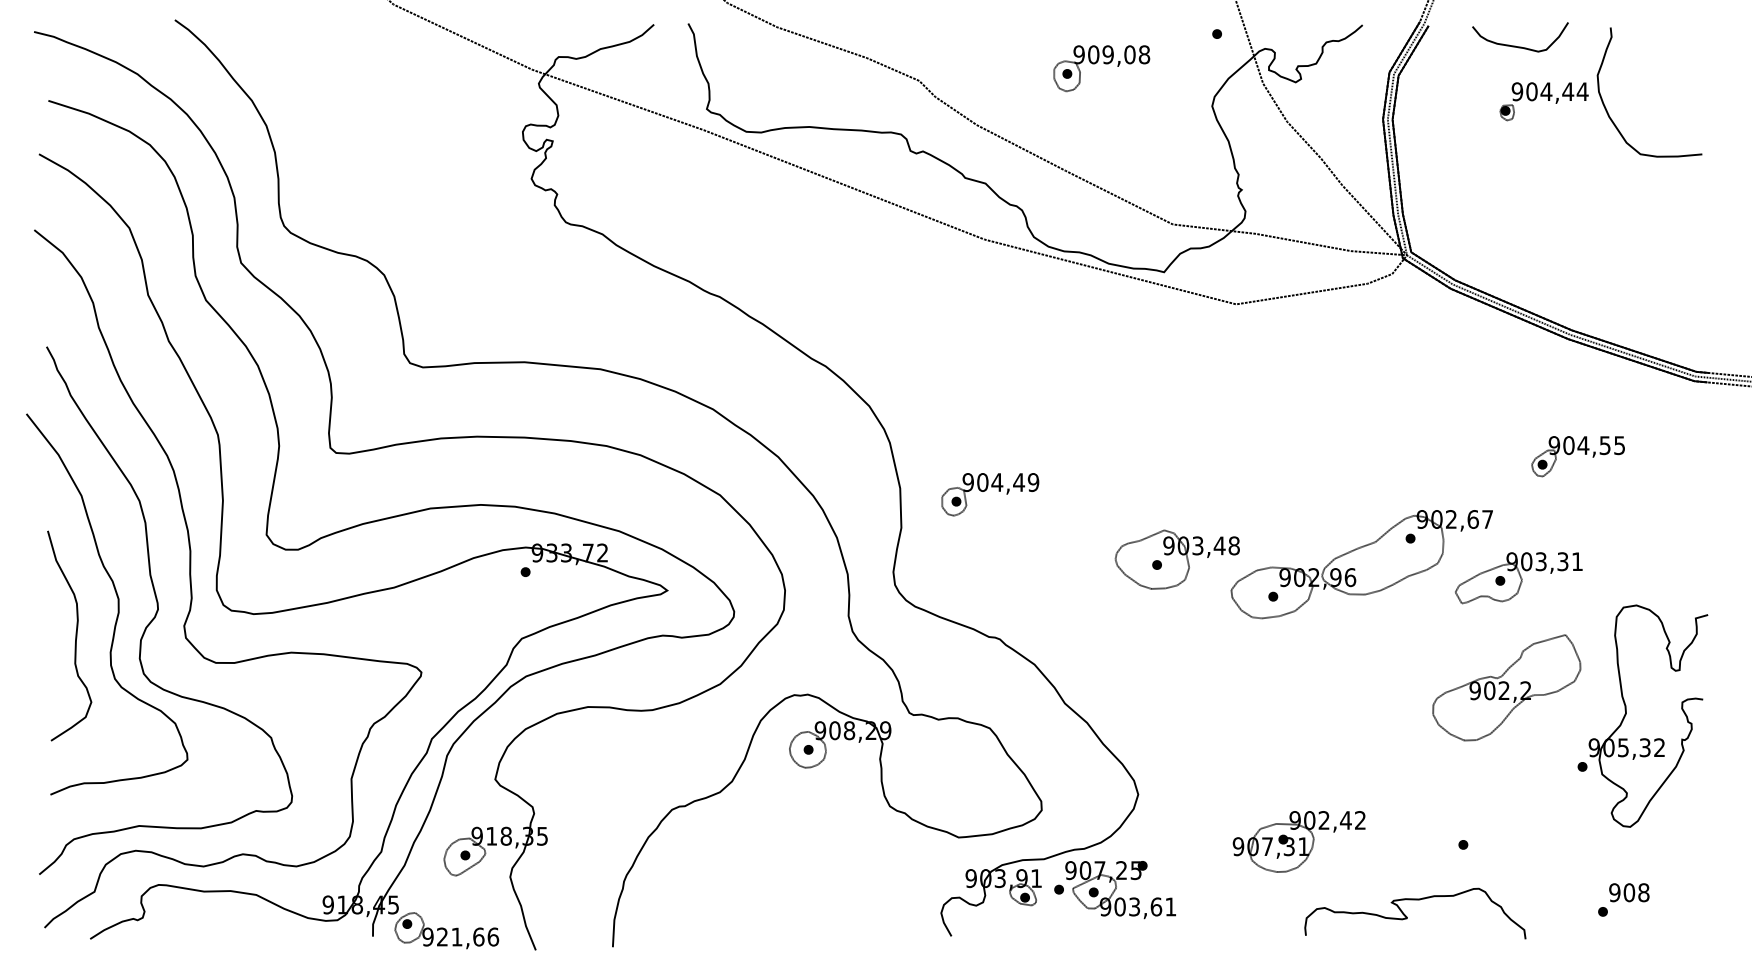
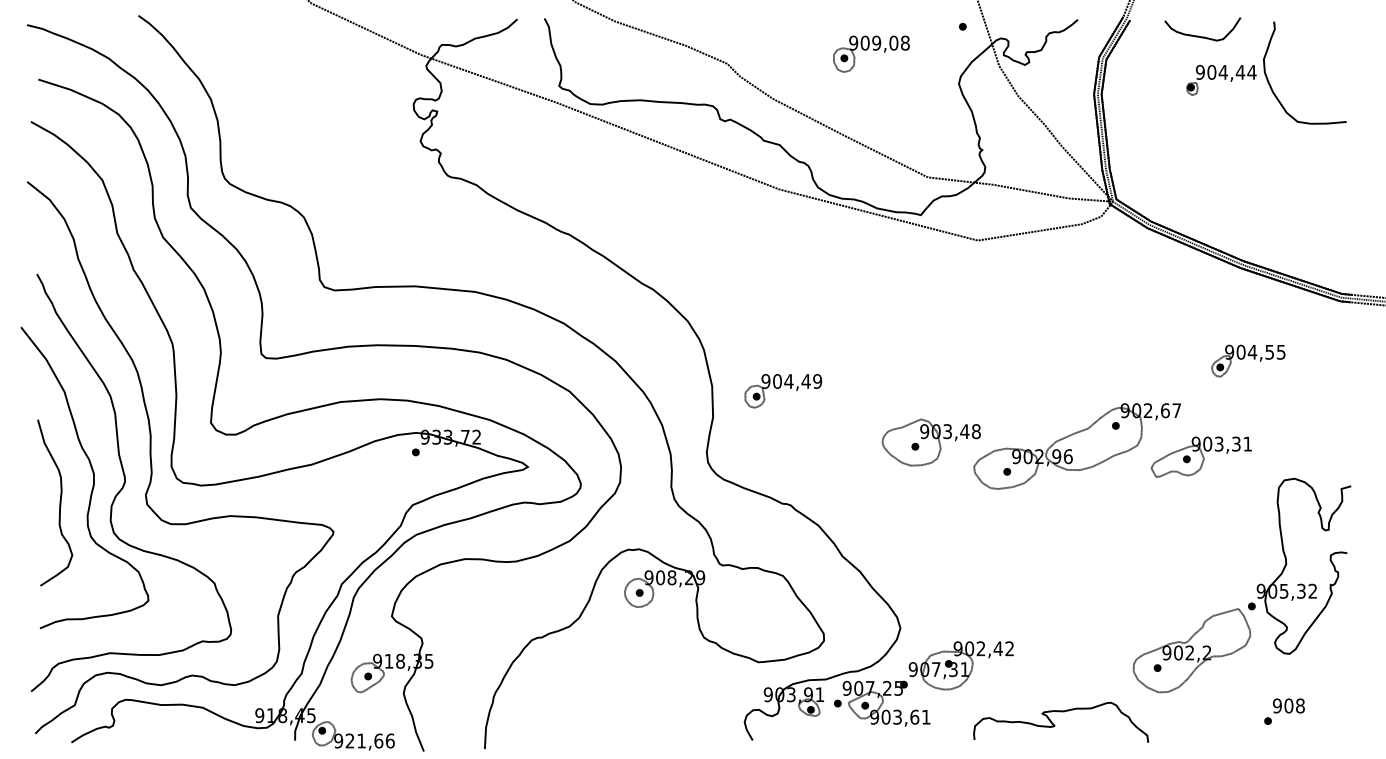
part: (1506, 687) -> (1191, 650), moved
part: (1298, 841) -> (960, 665), moved
curve: (1407, 916) -> (1054, 724), moved

